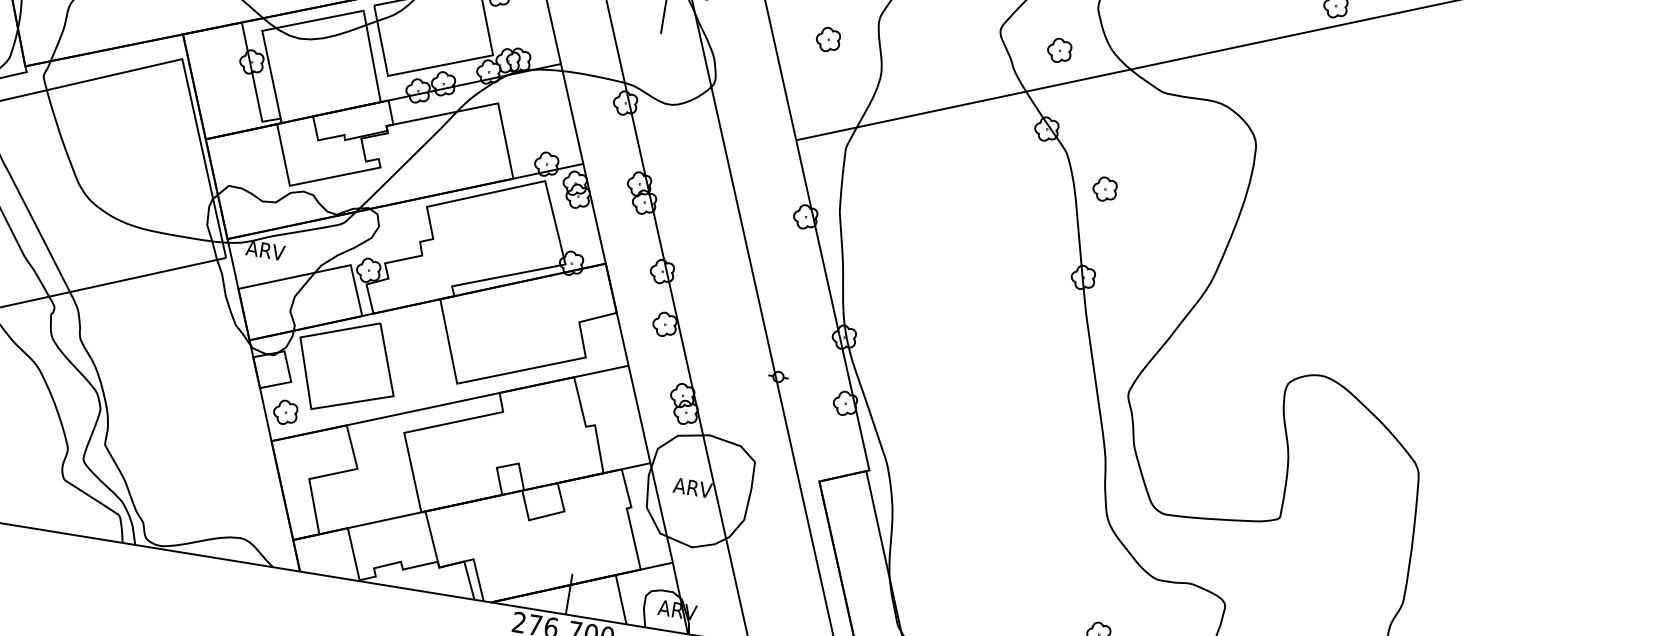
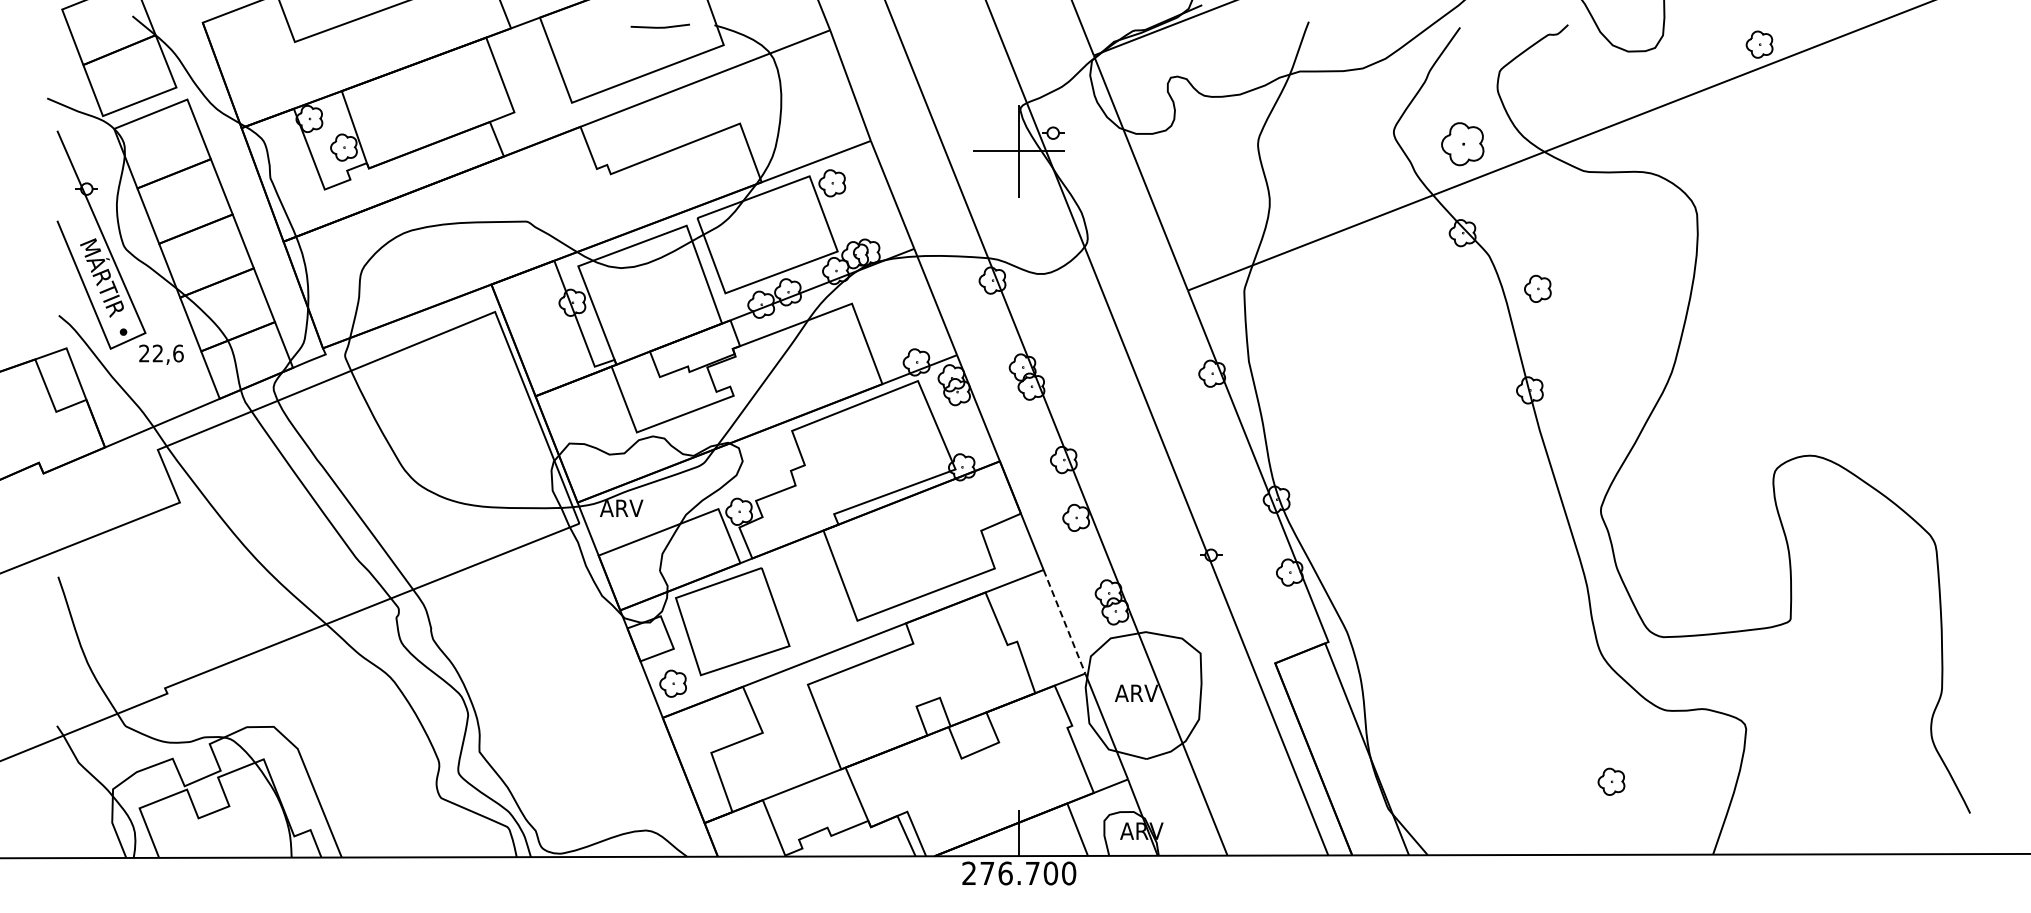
part: (828, 39) -> (1205, 173), removed
part: (1059, 50) -> (1462, 143), size x1.6
line: (639, 414) -> (1064, 621), solid -> dashed

